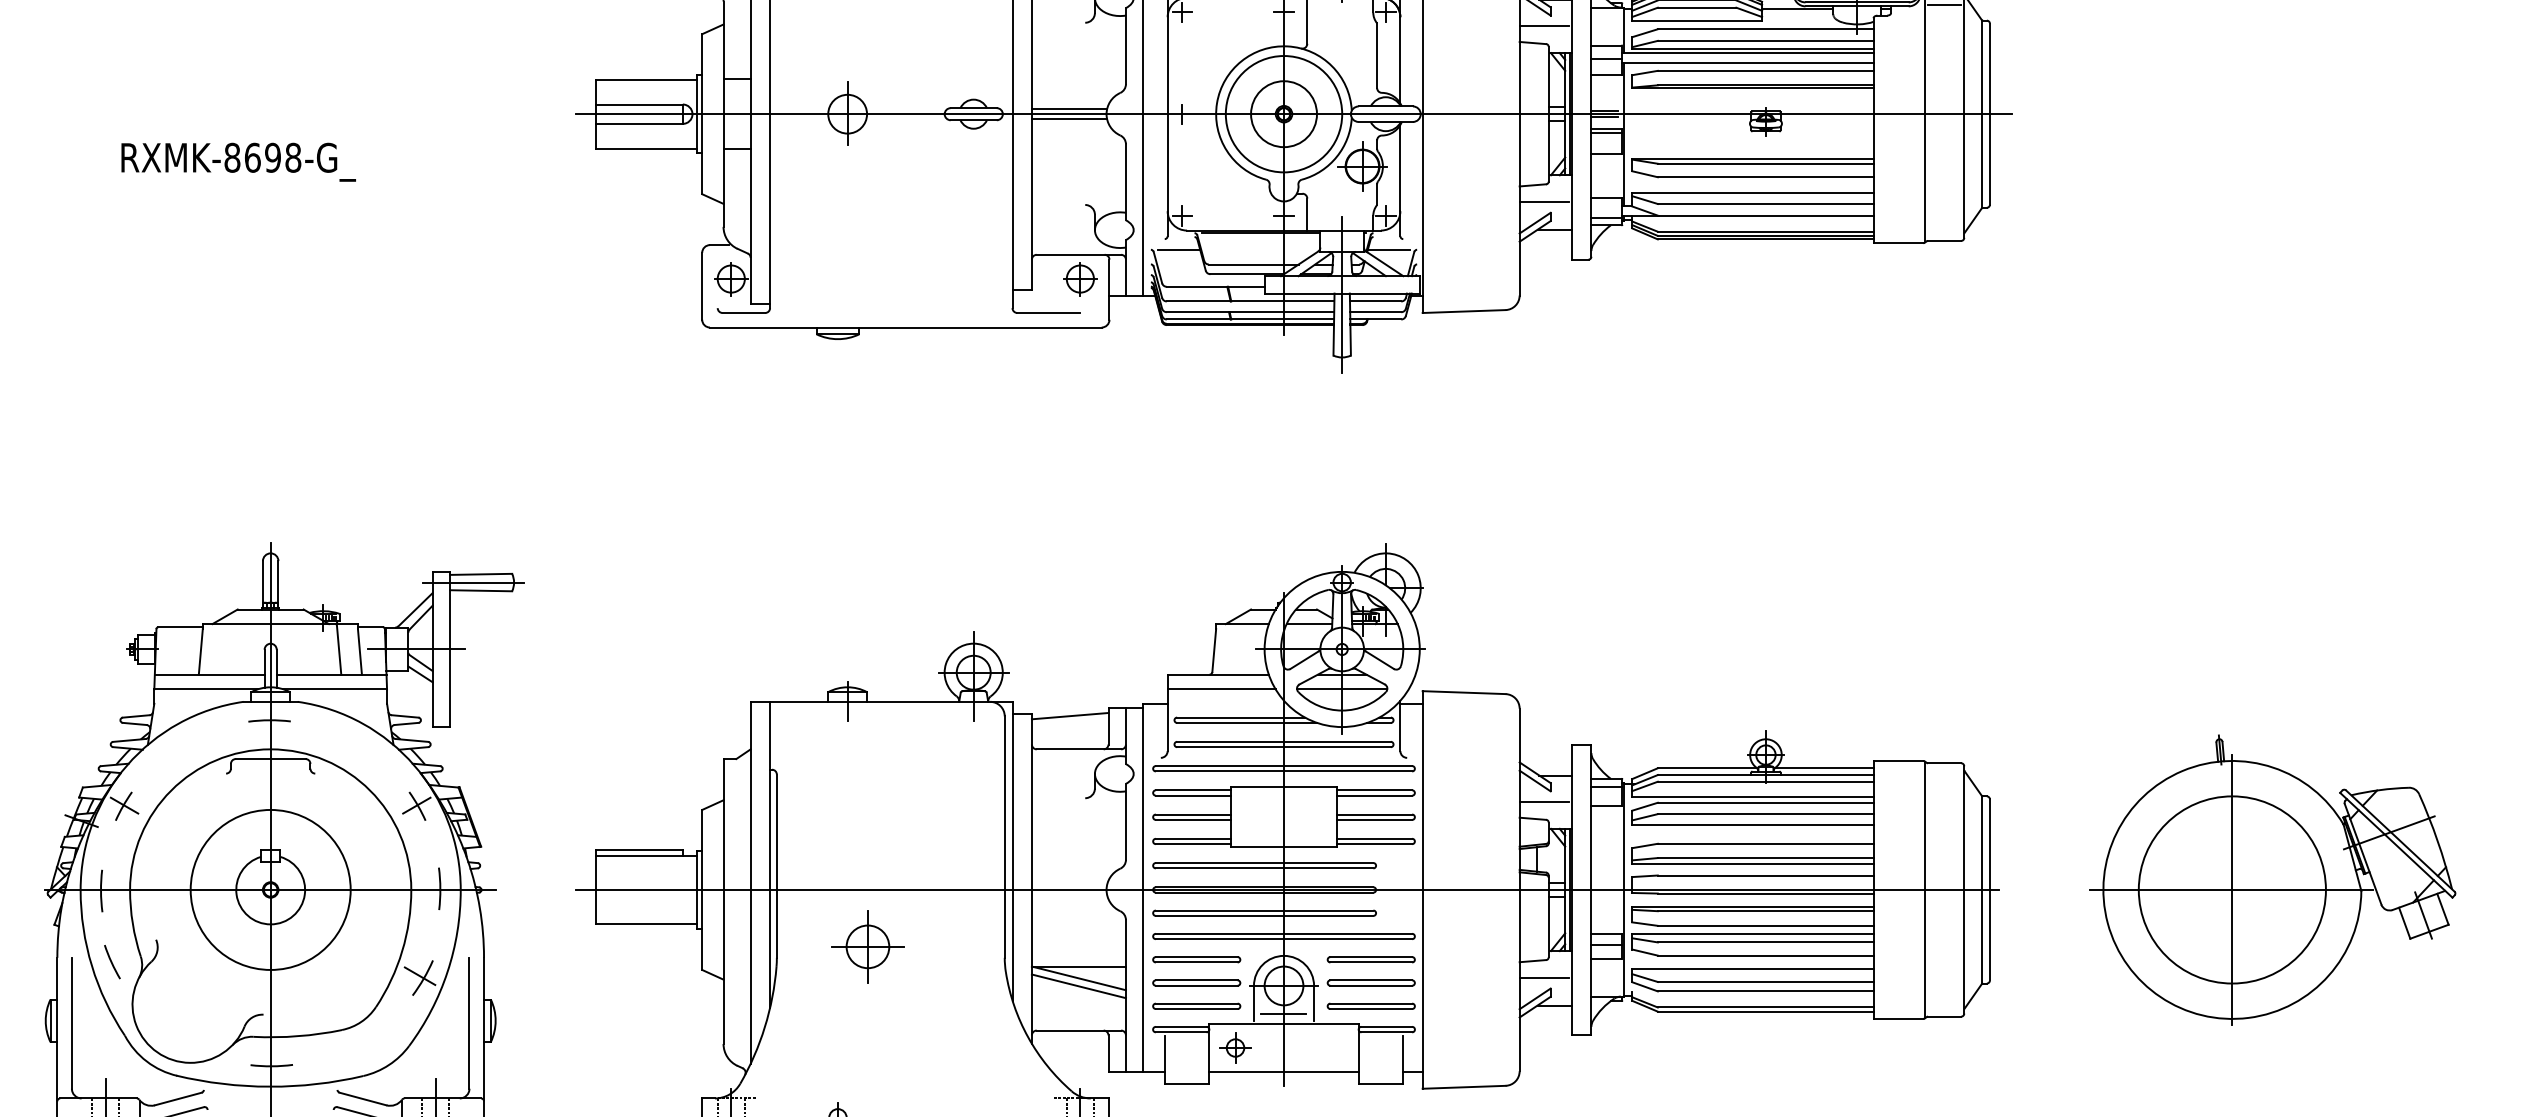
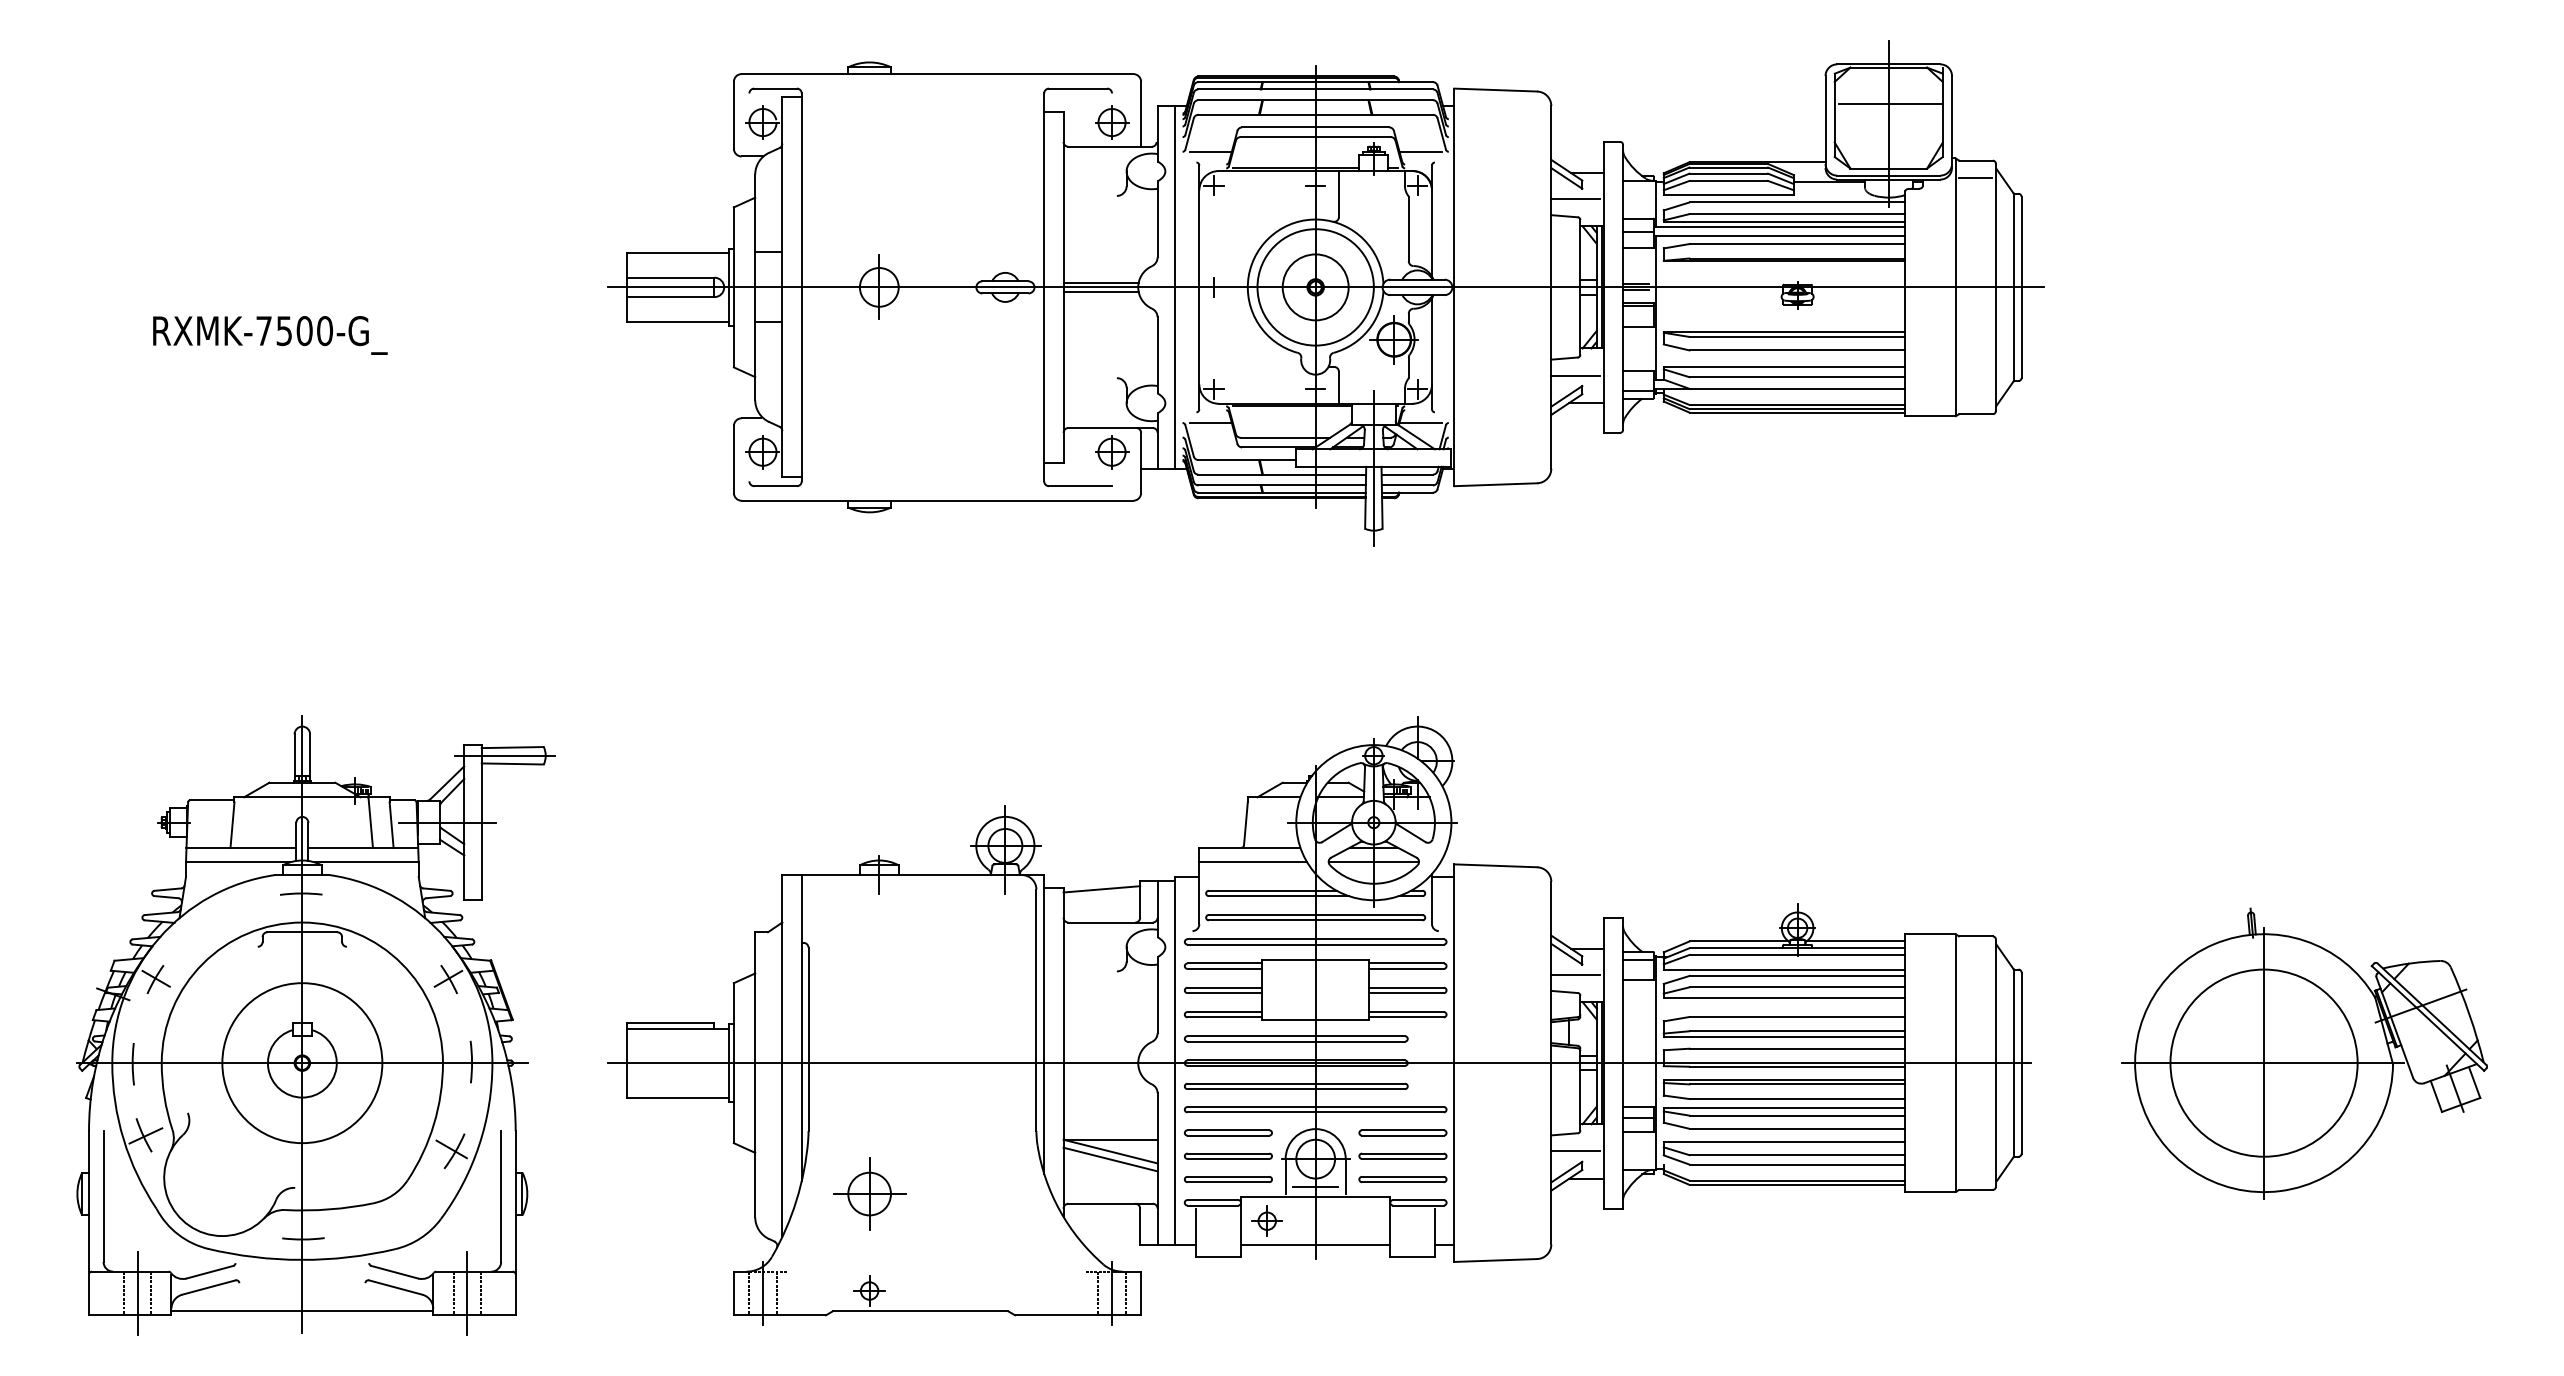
text: (262, 158) -> (294, 331), RXMK-8698-G_ -> RXMK-7500-G_
part: (867, 946) -> (869, 1193), moved
line: (113, 962) -> (145, 1135), added

